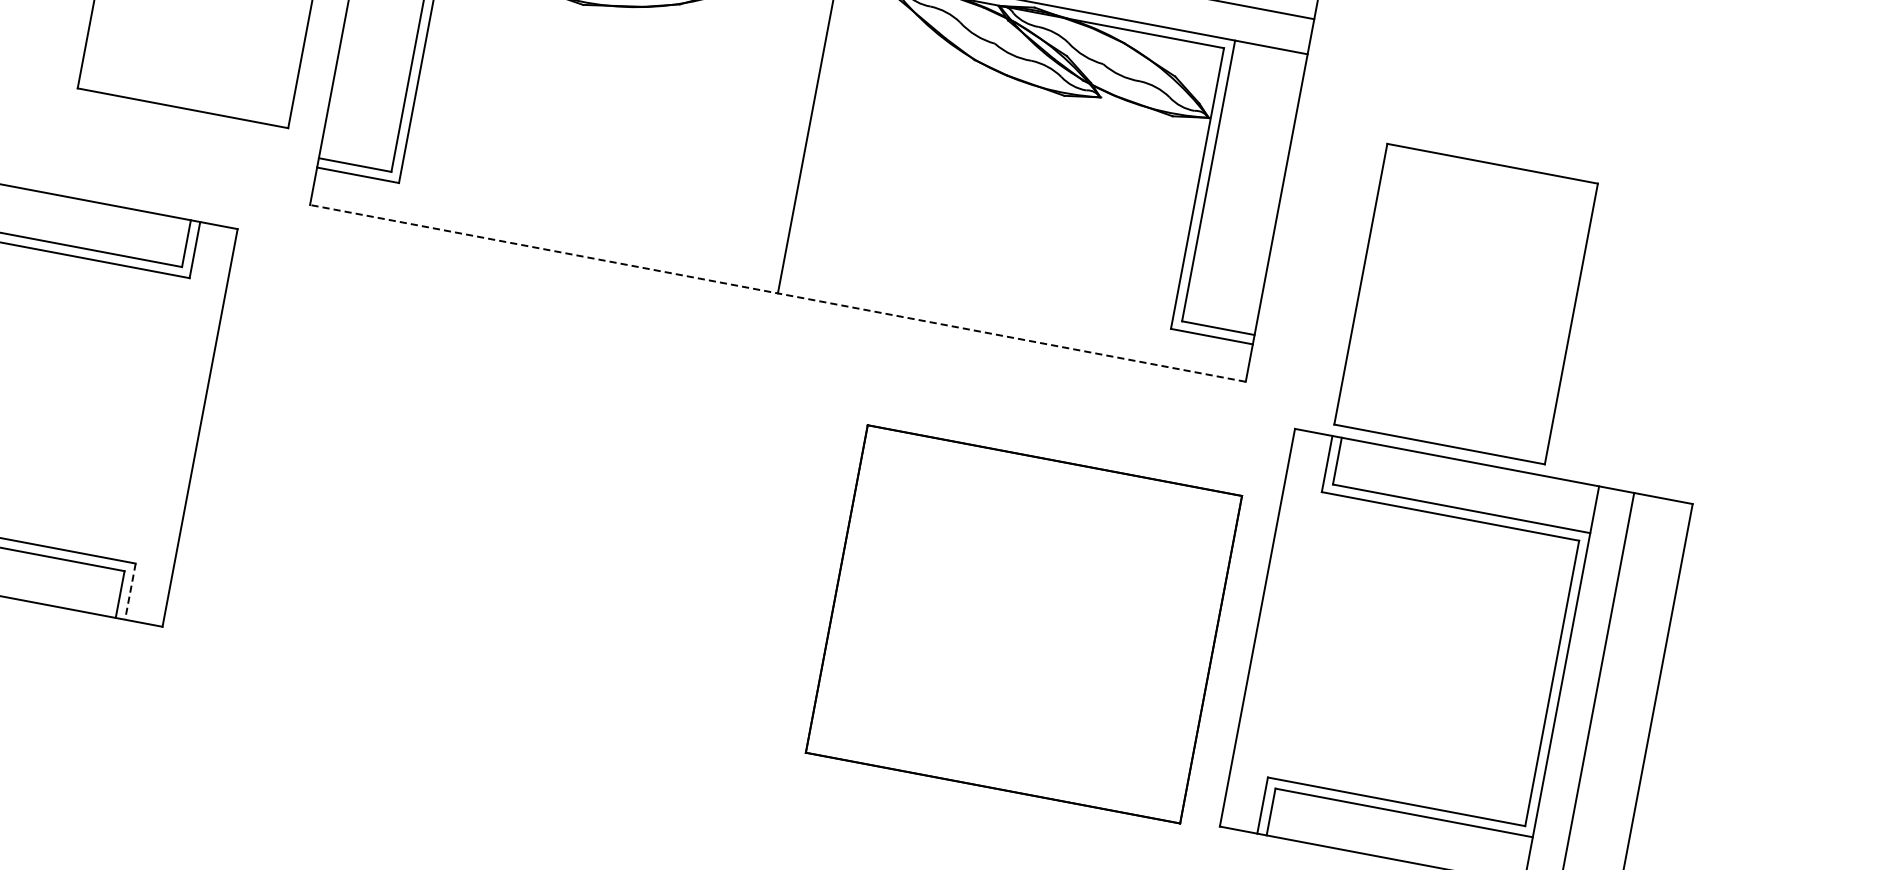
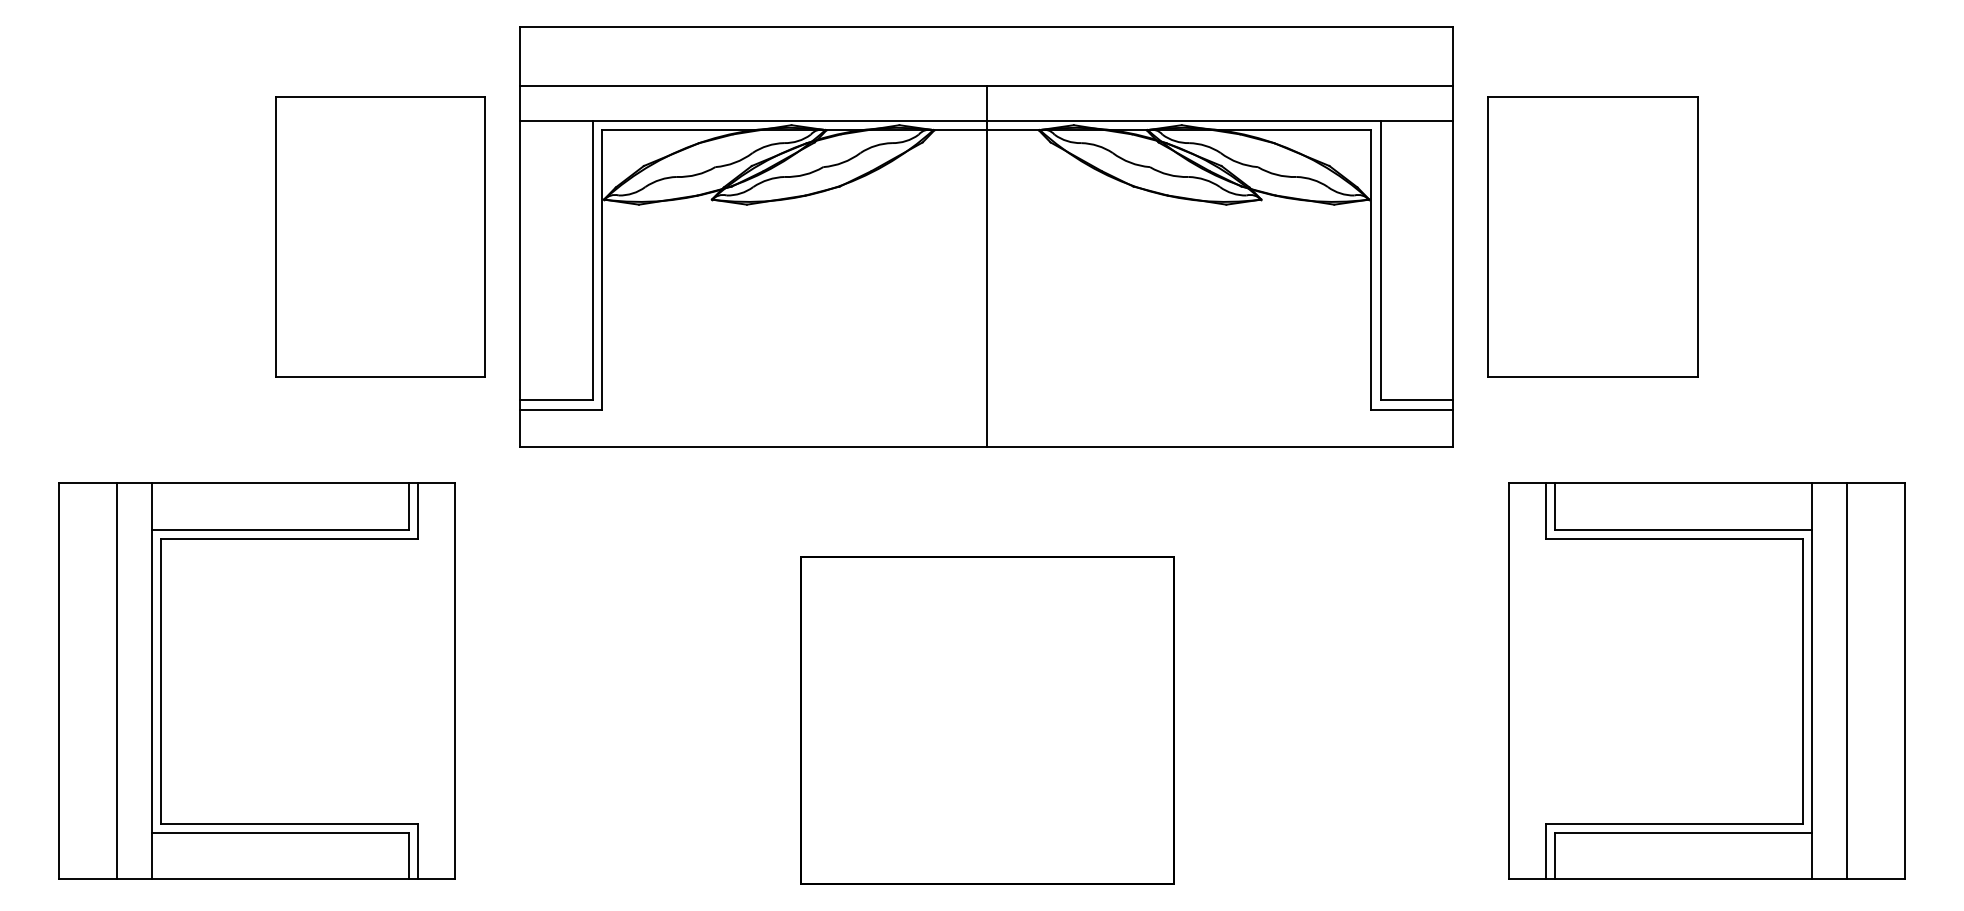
line: (777, 293) -> (986, 446), dashed -> solid
part: (1465, 303) -> (1592, 236), moved
line: (130, 591) -> (417, 851), dashed -> solid
part: (1023, 624) -> (987, 720), moved

